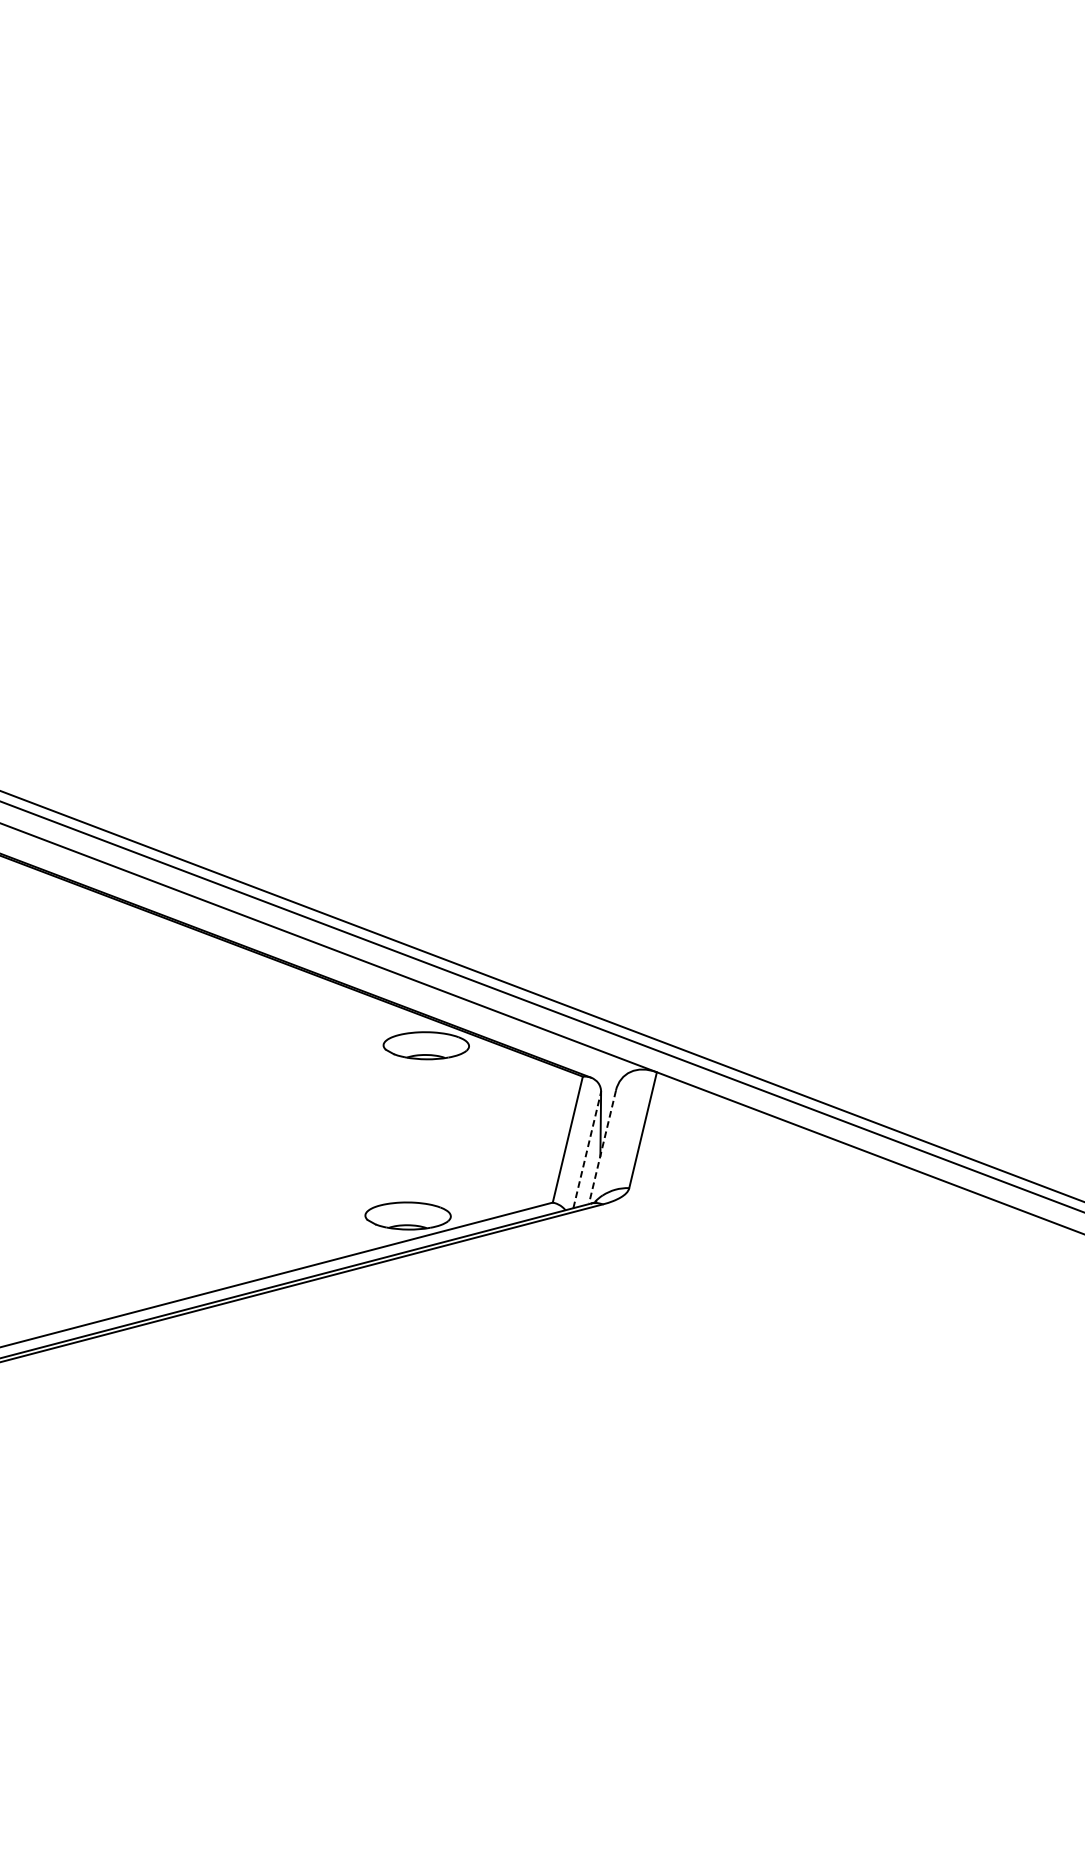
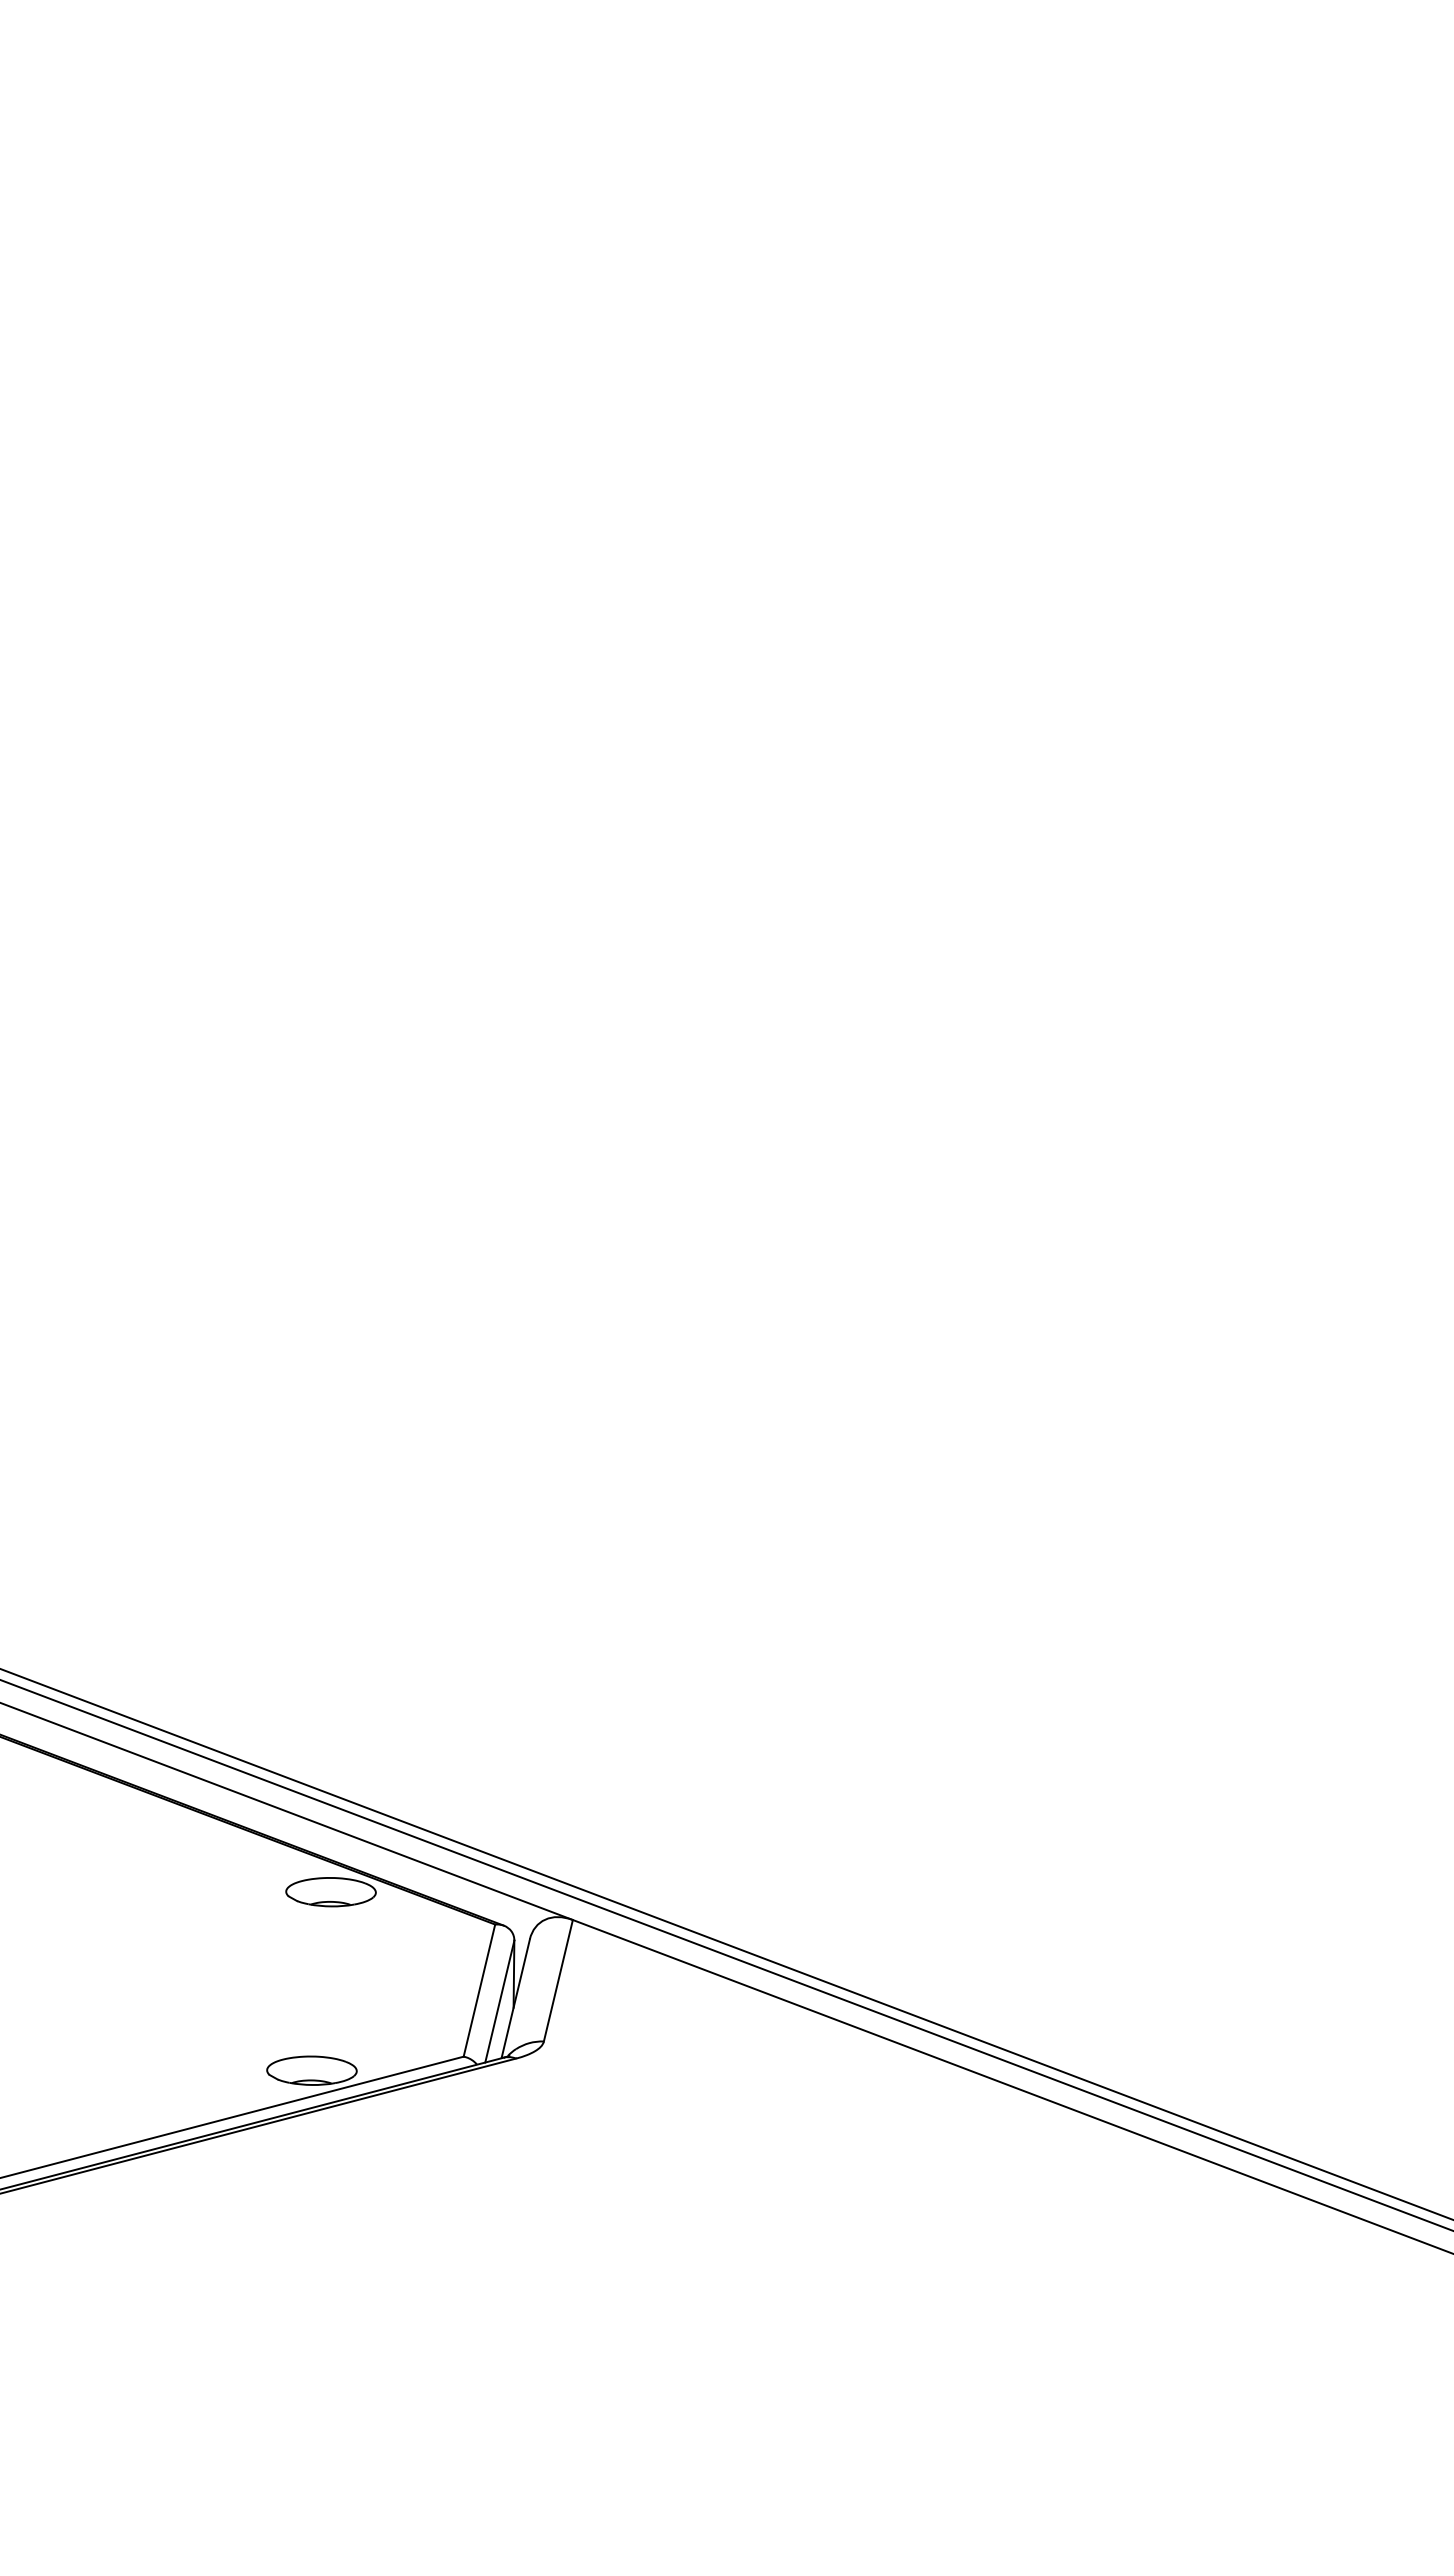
line: (602, 1147) -> (515, 1998), dashed -> solid
line: (586, 1150) -> (499, 2001), dashed -> solid

